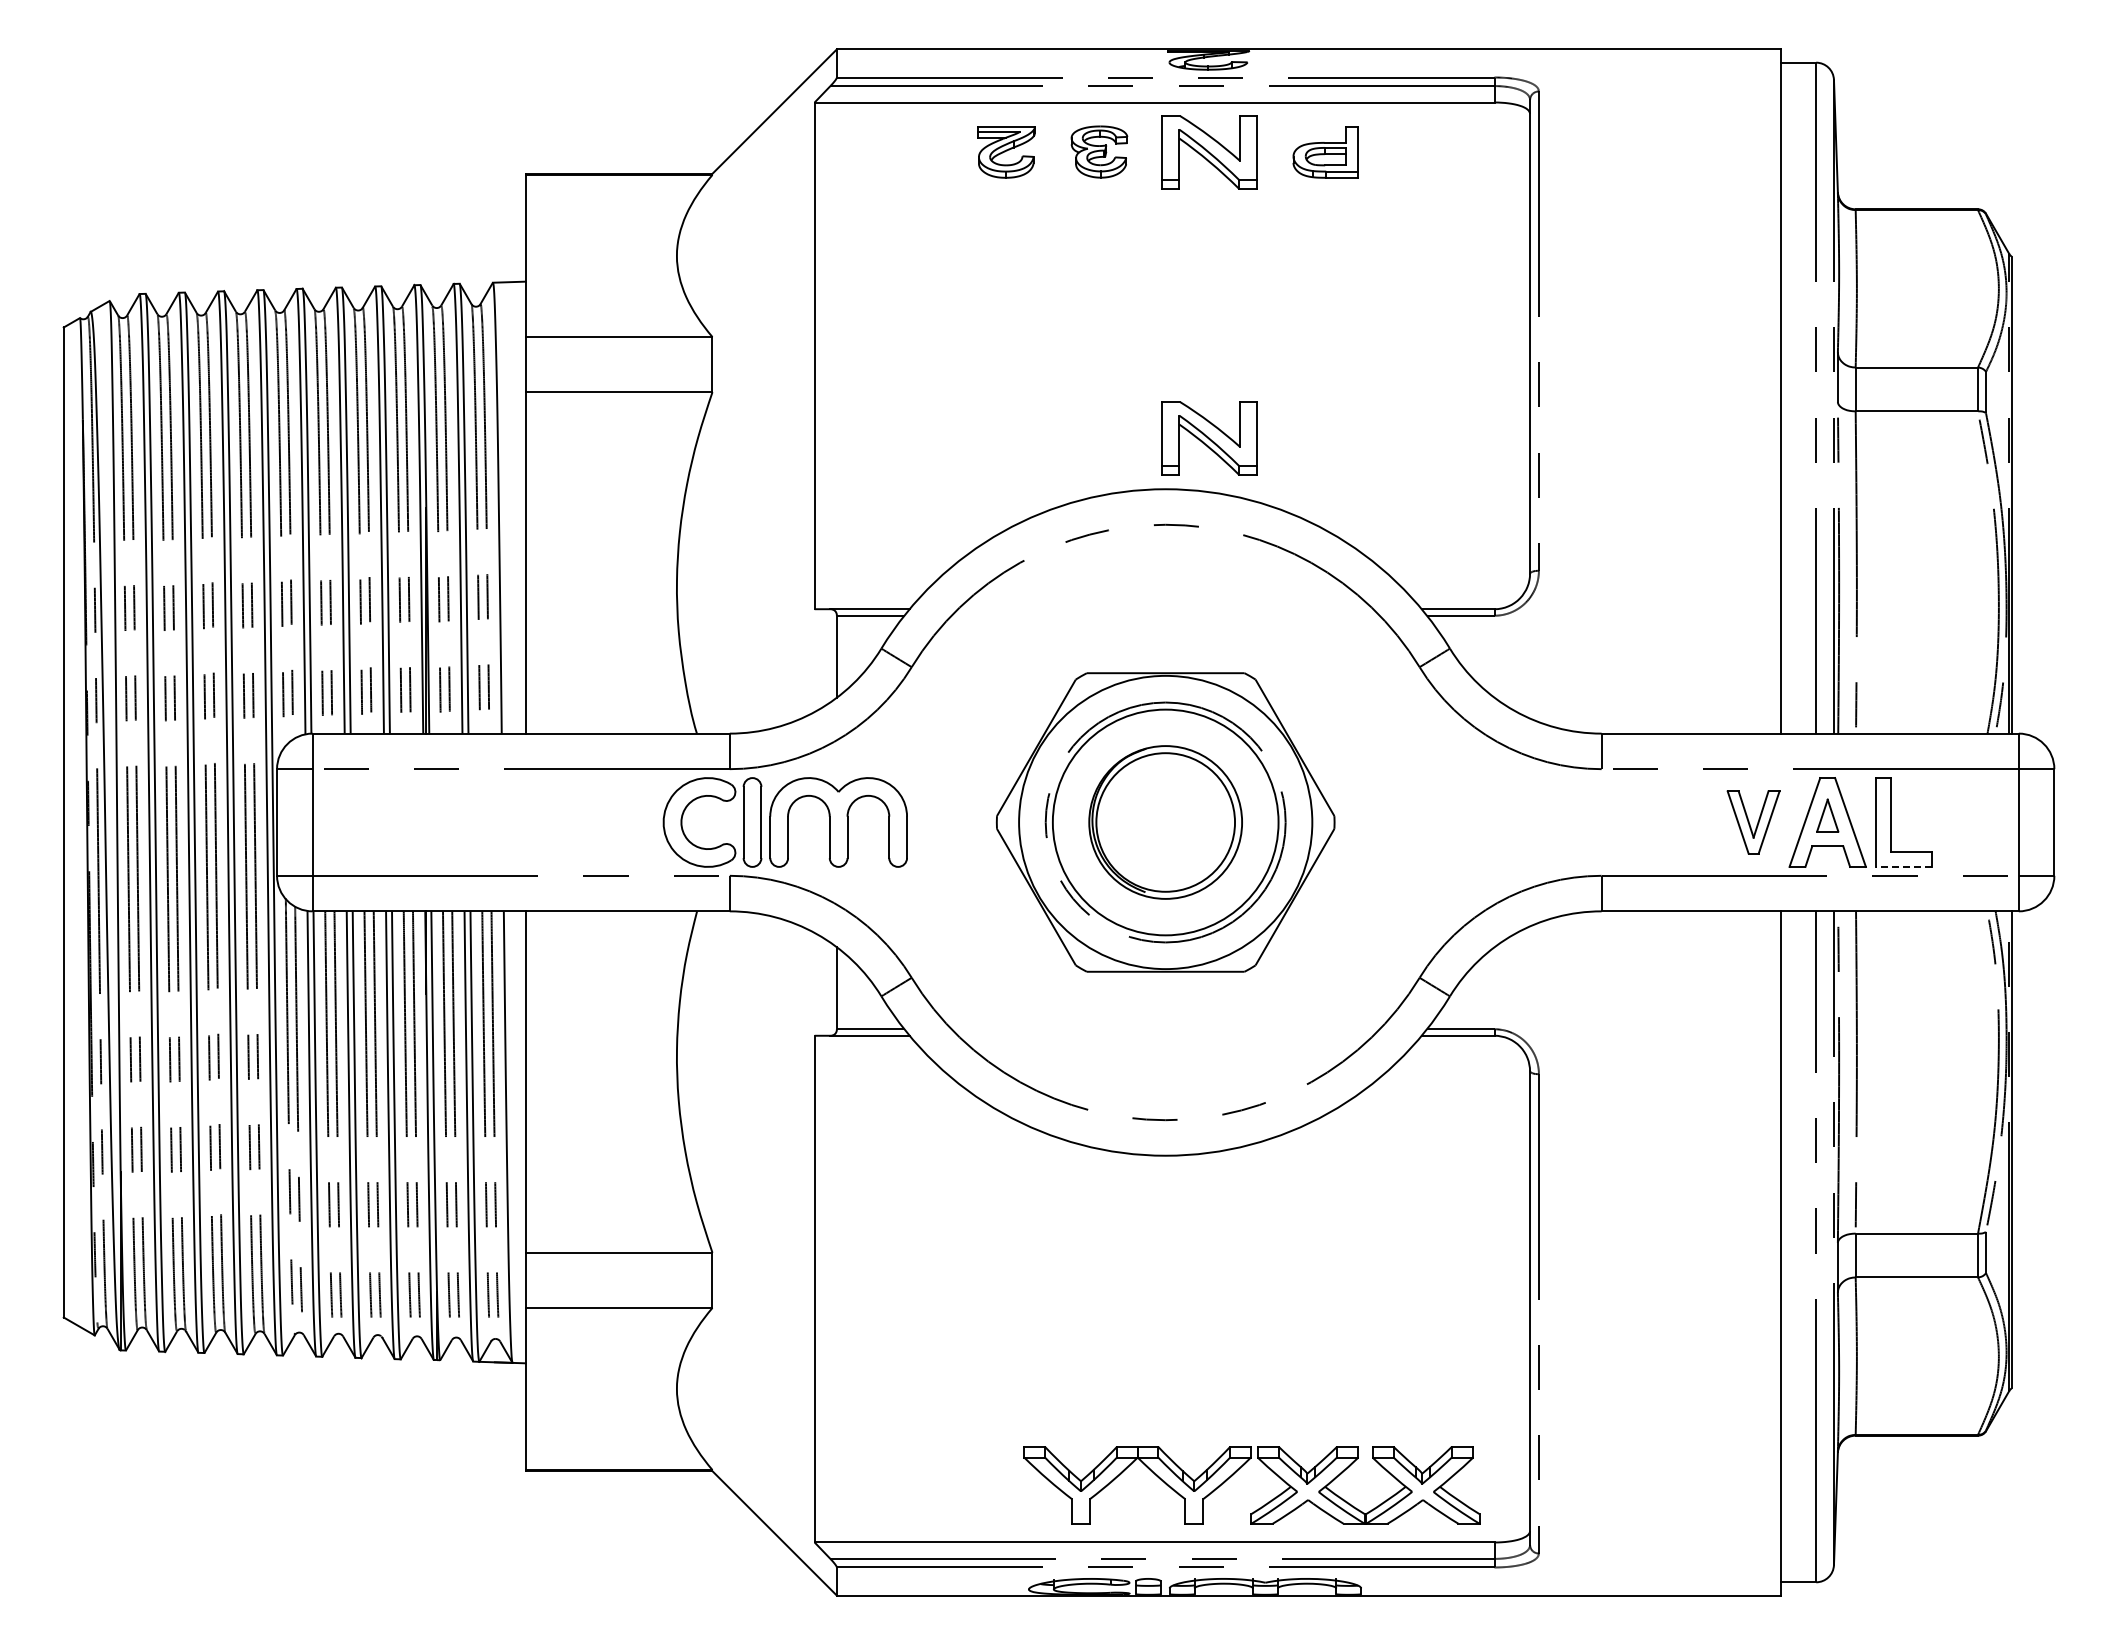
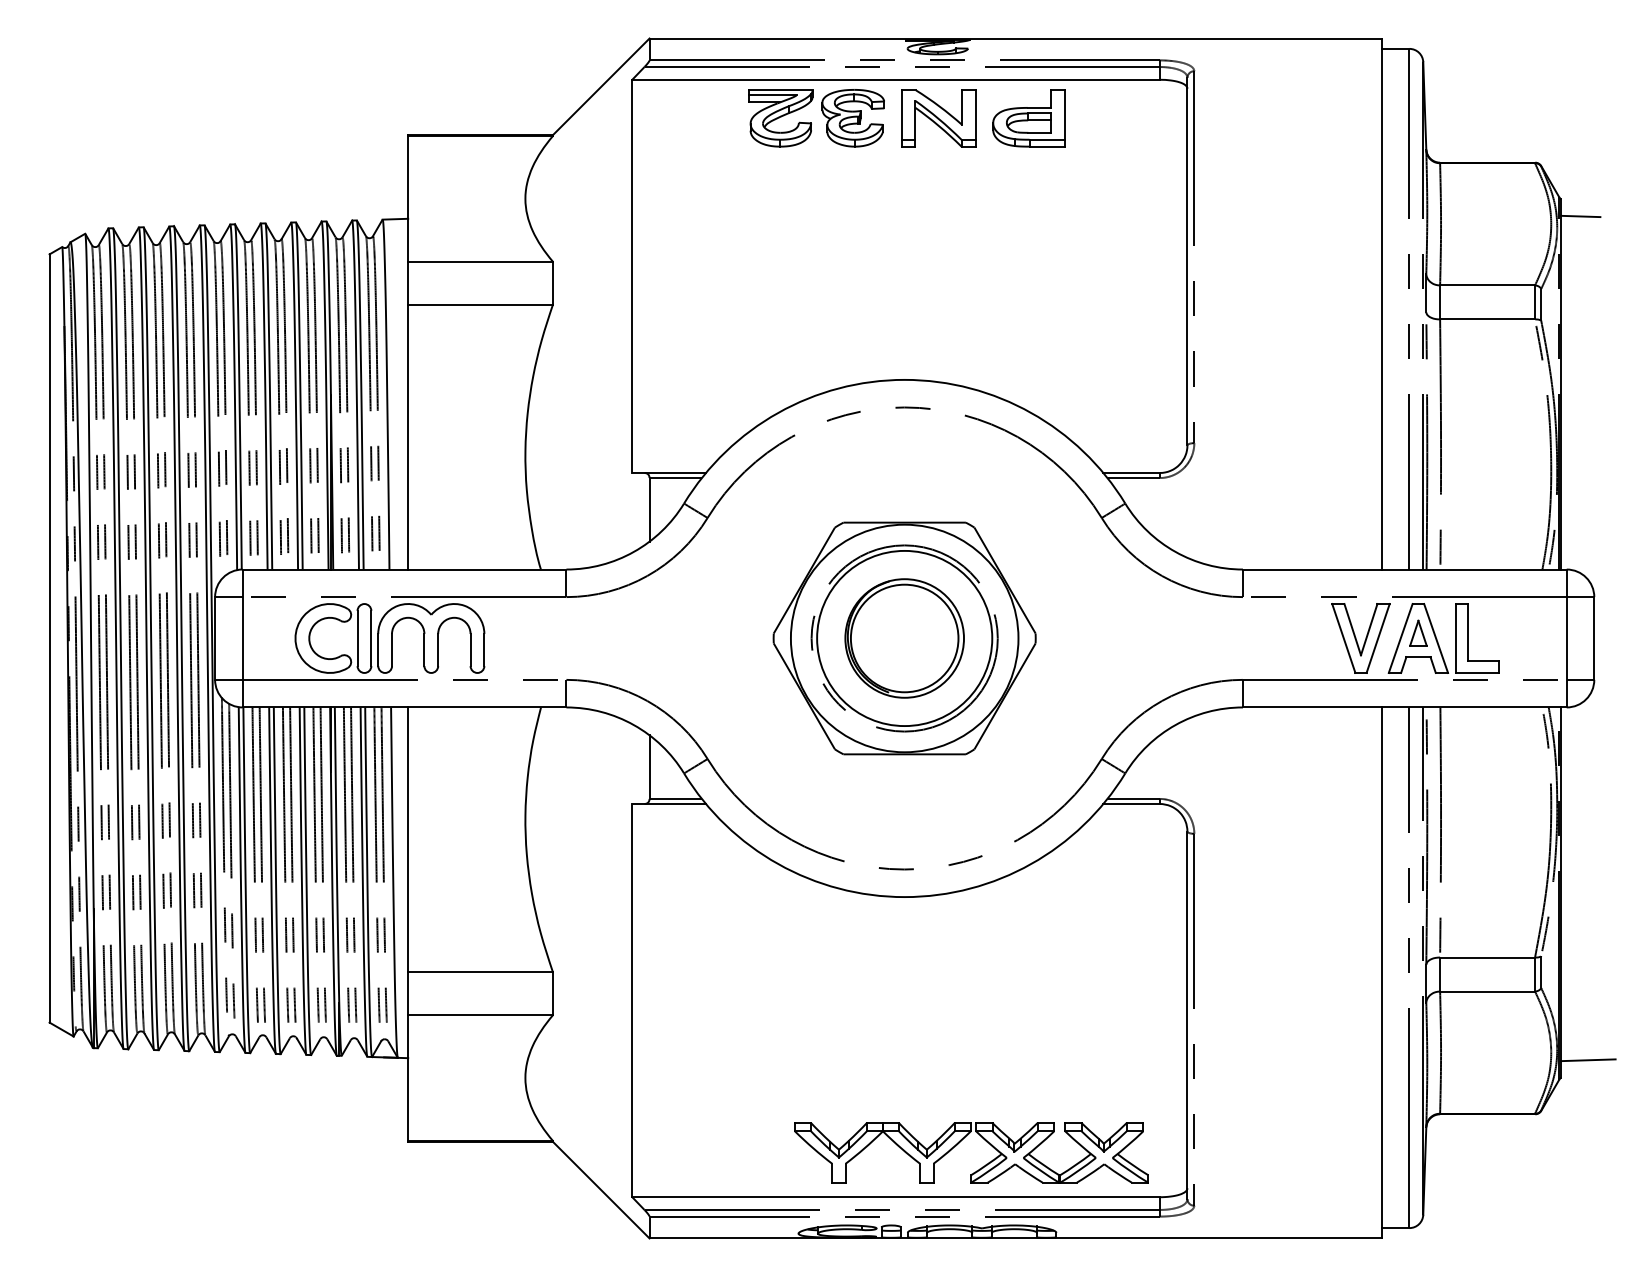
part: (1099, 151) -> (853, 117), size x1.43
part: (1006, 152) -> (781, 118), size x1.43
part: (1325, 152) -> (1028, 118), size x1.43
line: (2036, 278) -> (1580, 216), added
part: (1209, 438) -> (938, 340), removed
part: (784, 822) -> (389, 638), moved
part: (1753, 822) -> (1360, 638), size x1.43
line: (1904, 866) -> (1478, 672), dashed -> solid
line: (2046, 1365) -> (1588, 1059), added

